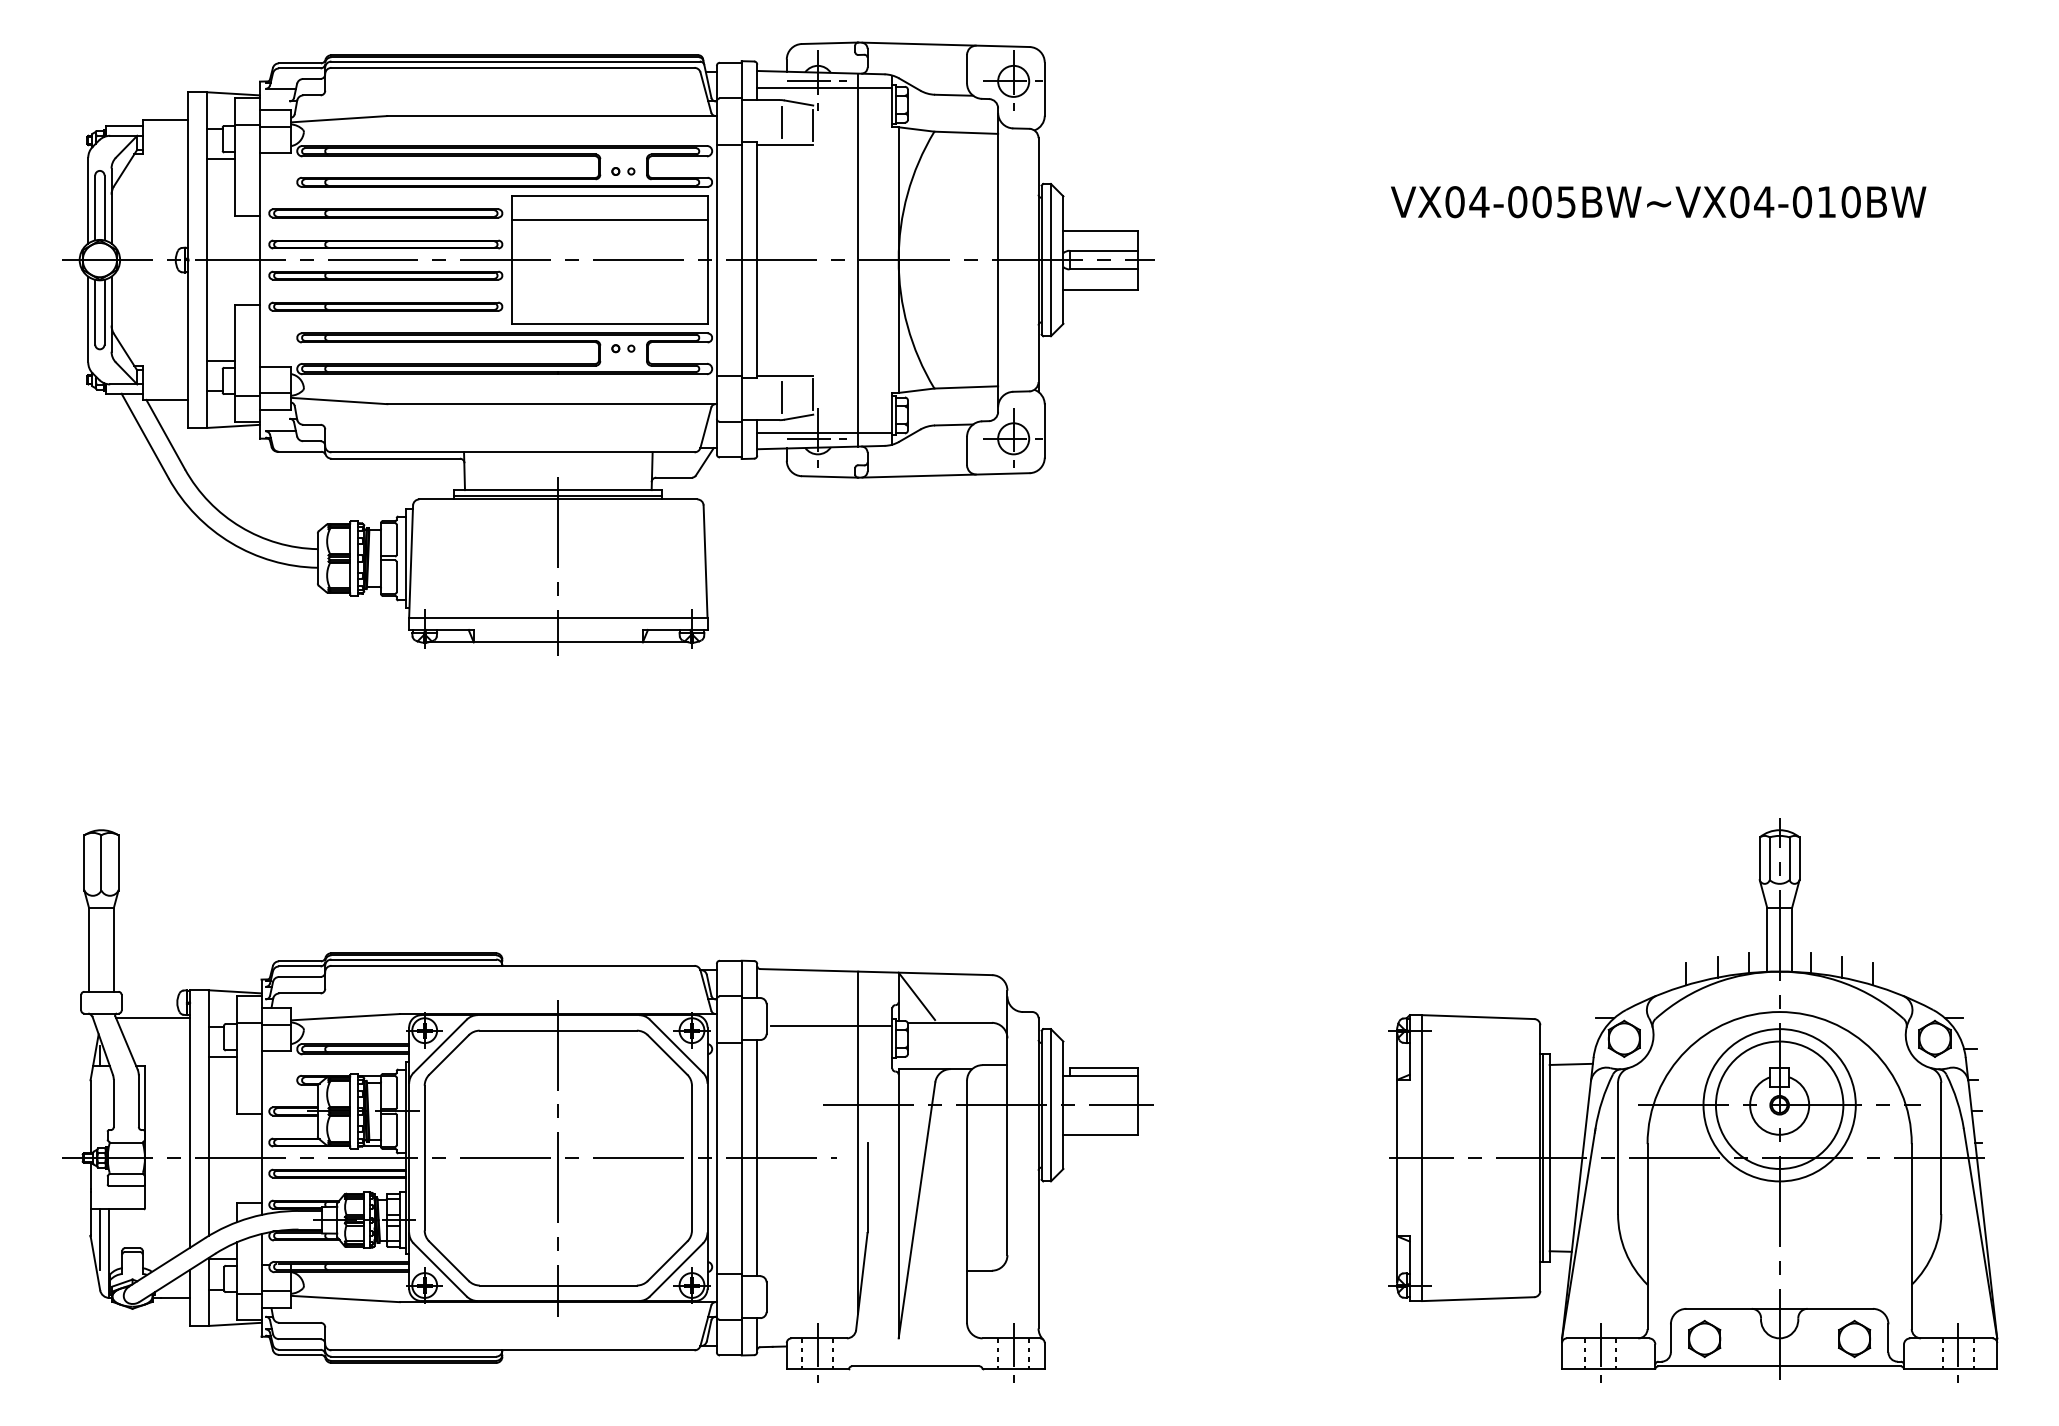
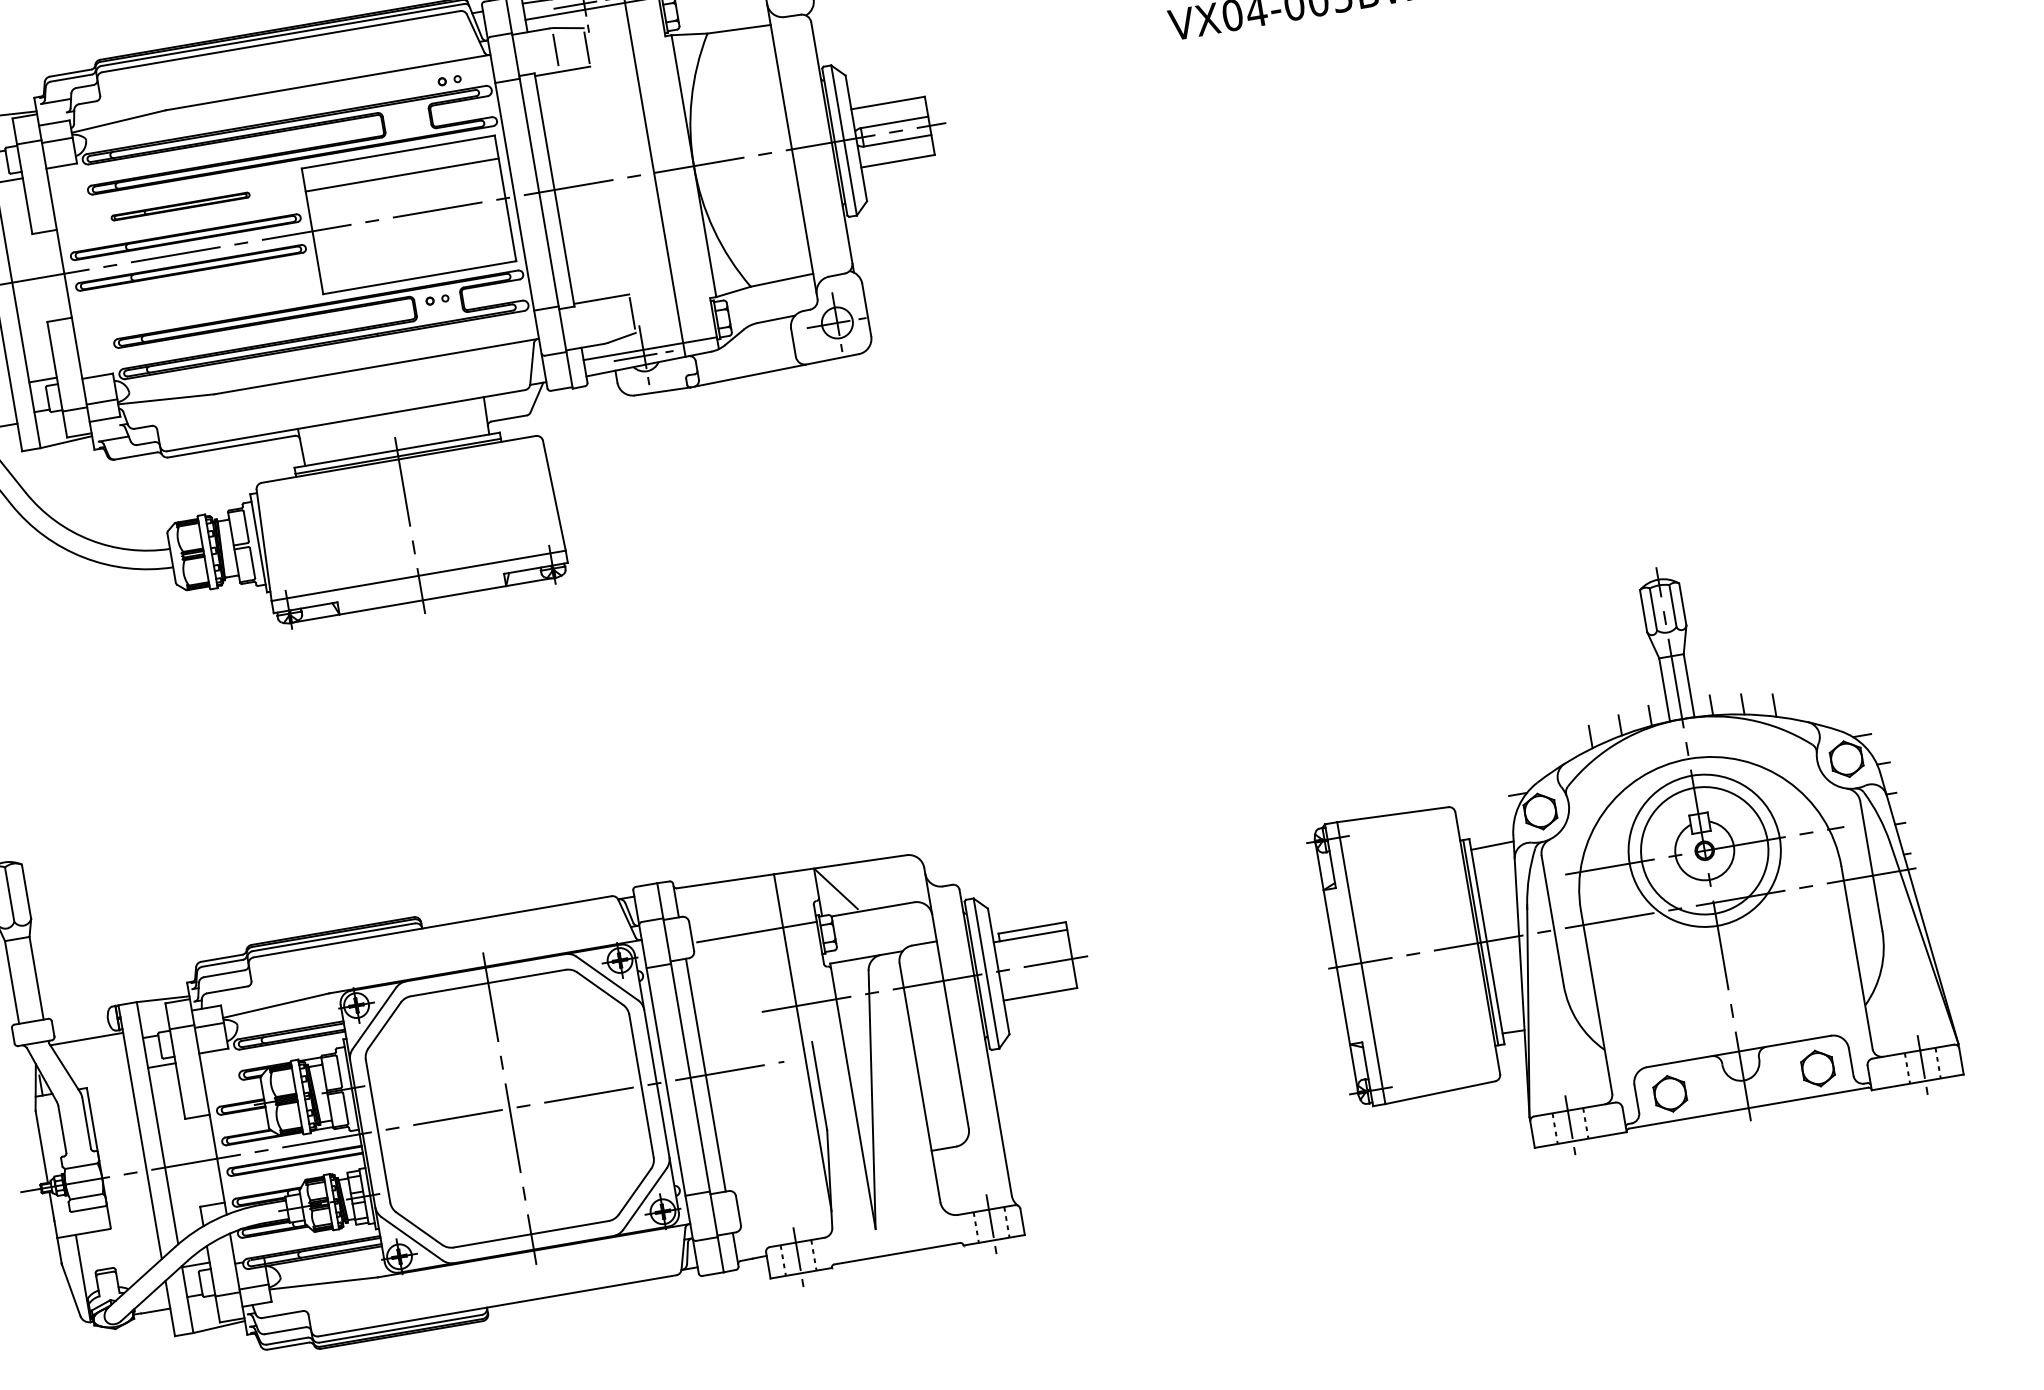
part: (623, 171) -> (449, 80), moved
part: (385, 213) -> (180, 206), size x0.6
part: (385, 306) -> (195, 298), removed
line: (782, 397) -> (602, 321), removed
line: (100, 1239) -> (72, 1266), removed

